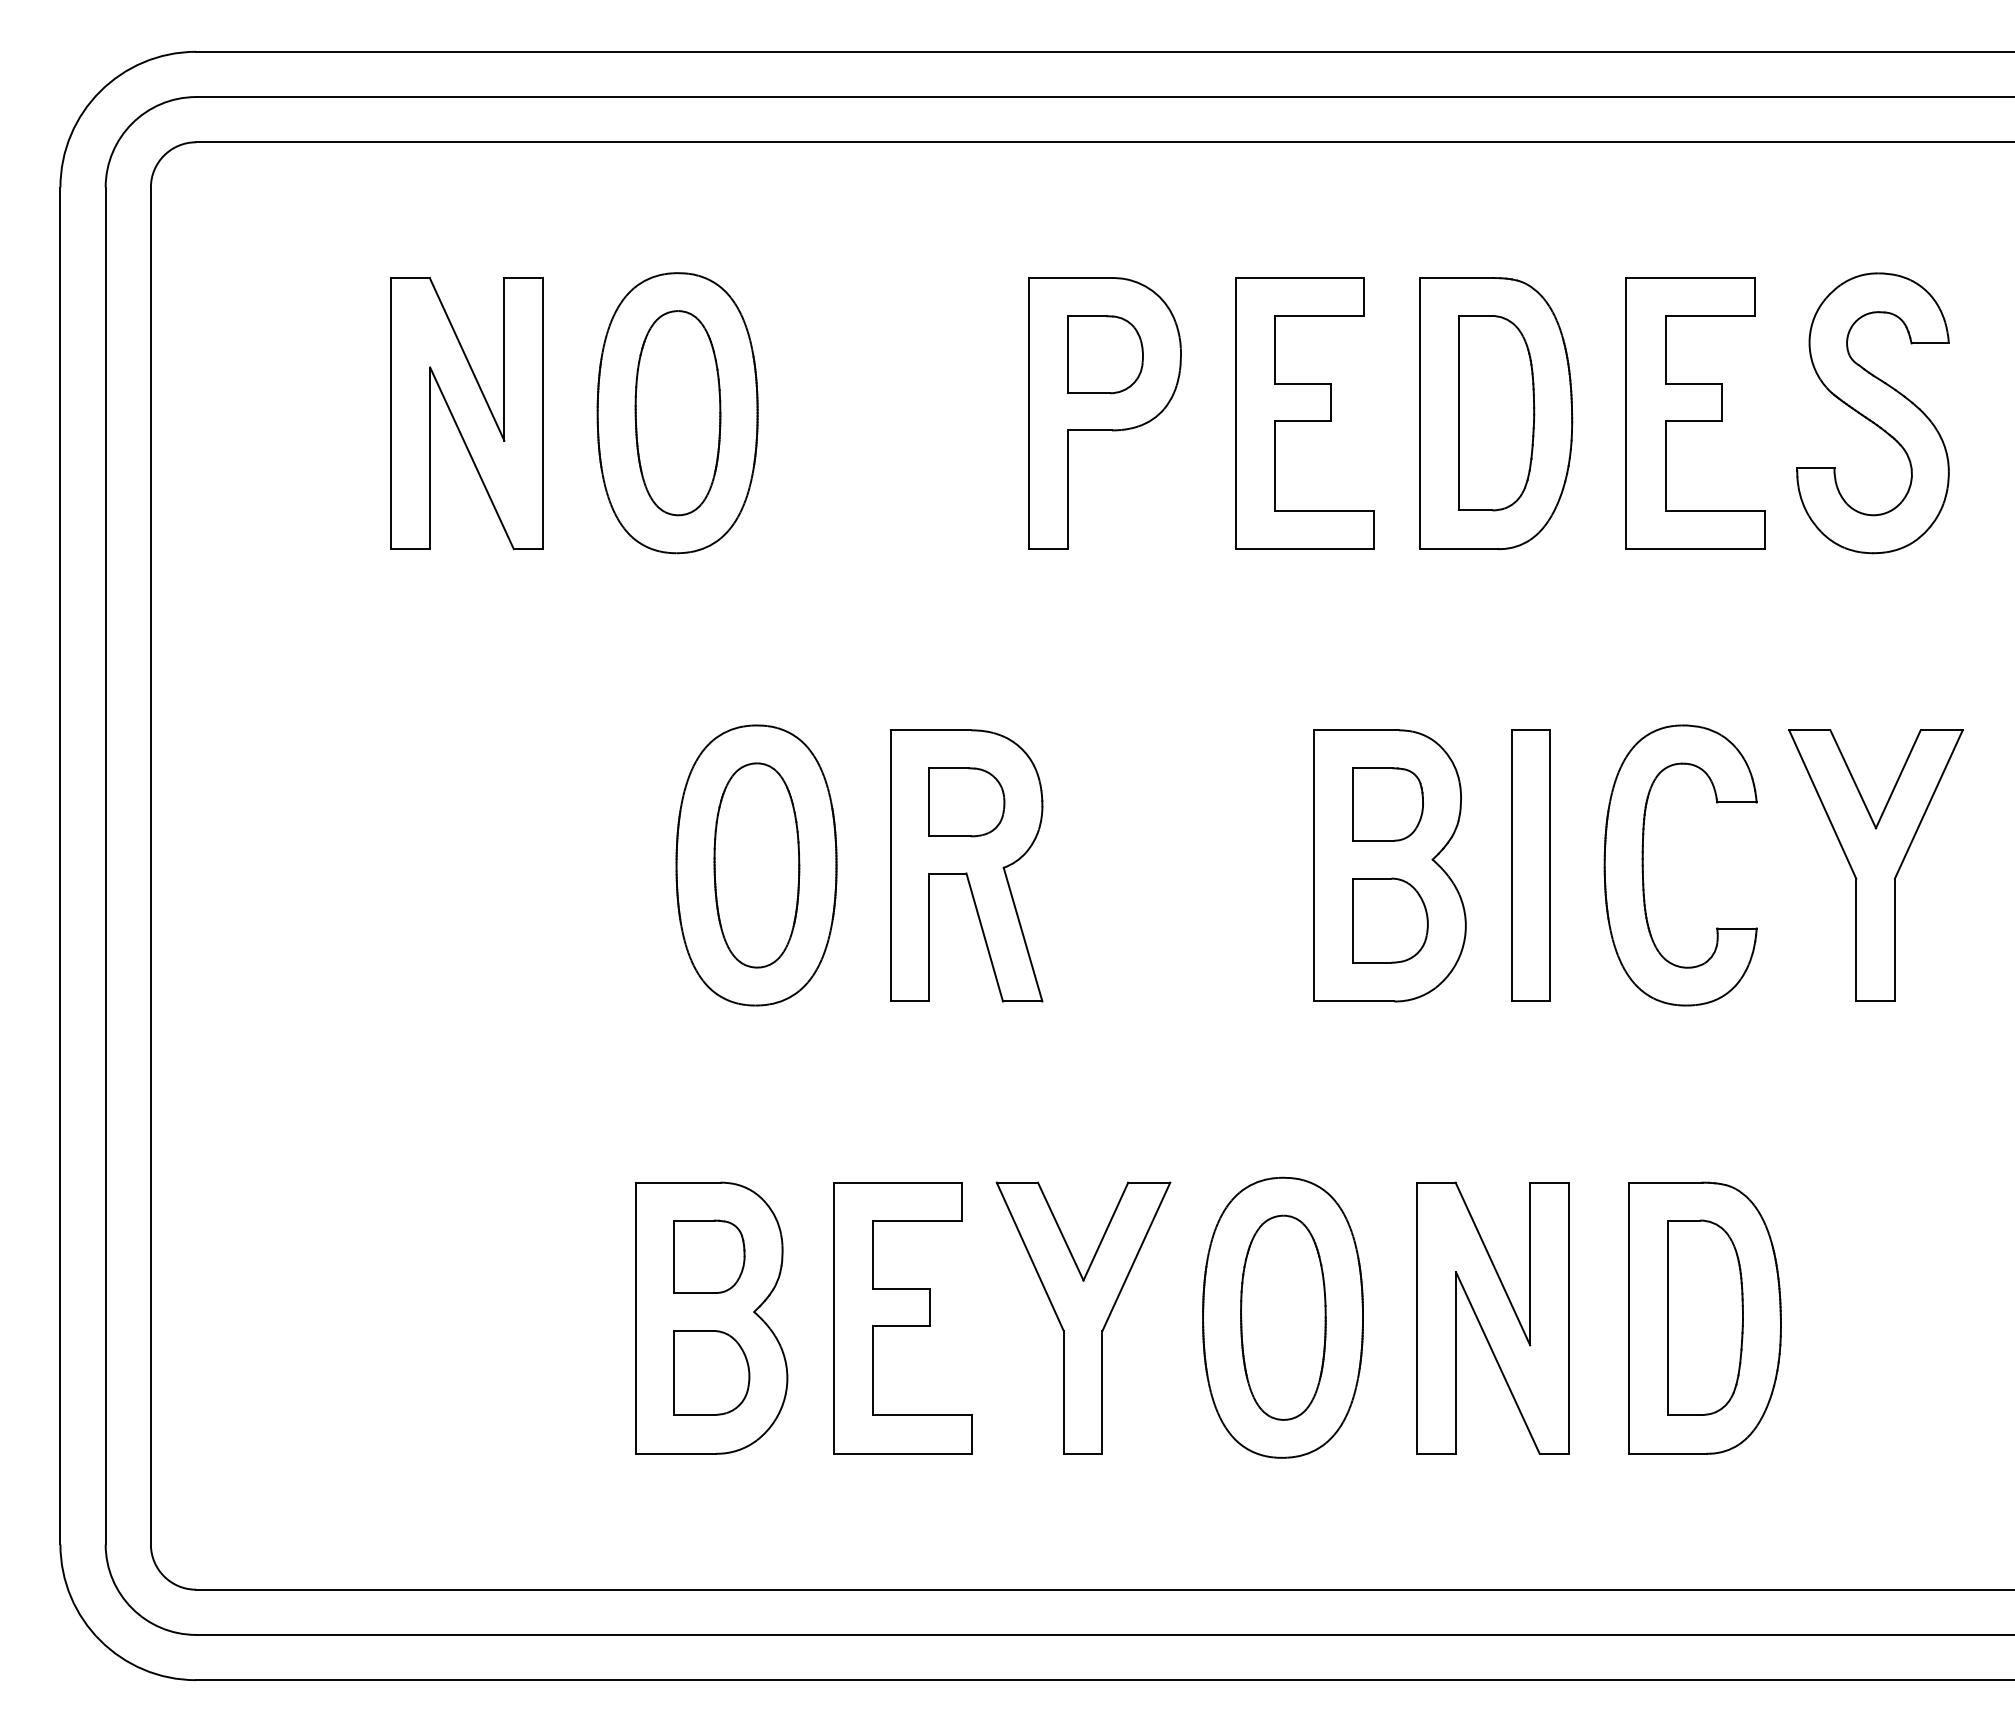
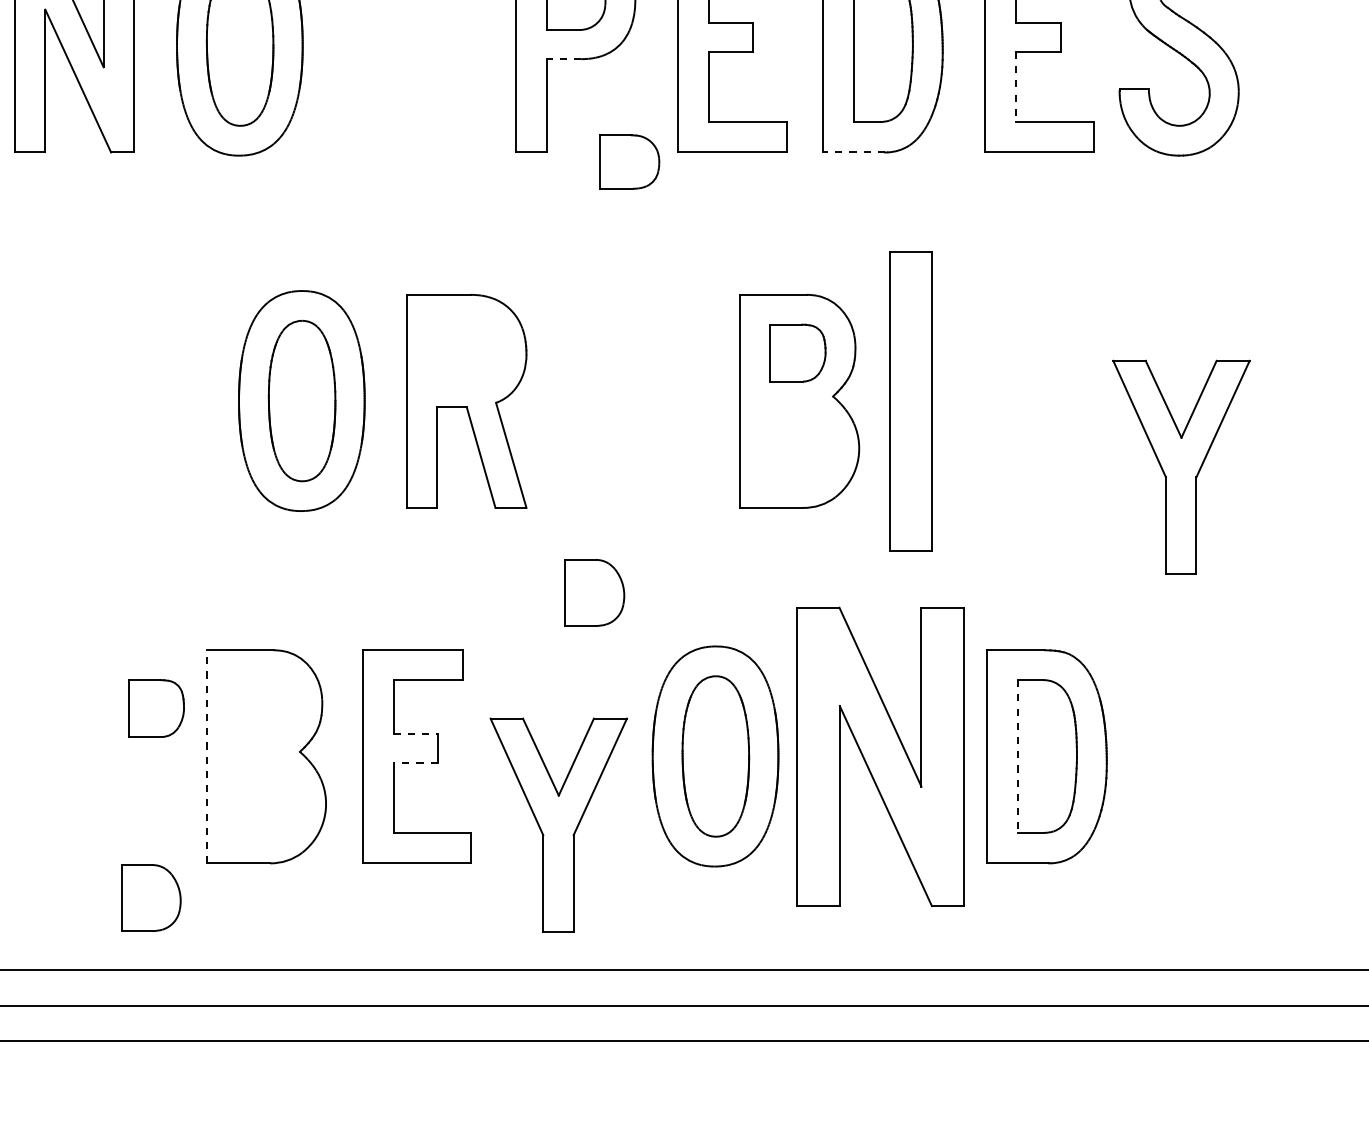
line: (1090, 430) -> (564, 59), solid -> dashed
line: (1665, 465) -> (1016, 86), solid -> dashed
line: (1458, 549) -> (853, 152), solid -> dashed
part: (966, 802) -> (629, 162), moved
part: (1530, 865) -> (910, 401), size x1.4
part: (1643, 865) -> (998, 401), removed
part: (1875, 865) -> (1181, 467), moved
part: (1390, 920) -> (594, 592), moved
part: (709, 1256) -> (156, 708), moved
line: (901, 1288) -> (415, 733), solid -> dashed
part: (1083, 1317) -> (558, 824), moved
part: (1492, 1317) -> (880, 756), size x1.4
line: (635, 1318) -> (206, 757), solid -> dashed
line: (1667, 1318) -> (1017, 757), solid -> dashed
line: (901, 1325) -> (415, 762), solid -> dashed
part: (711, 1372) -> (150, 897), moved

